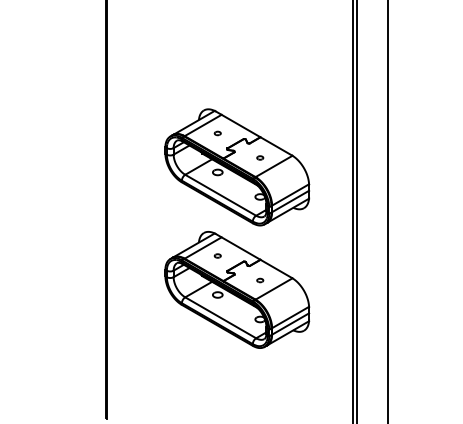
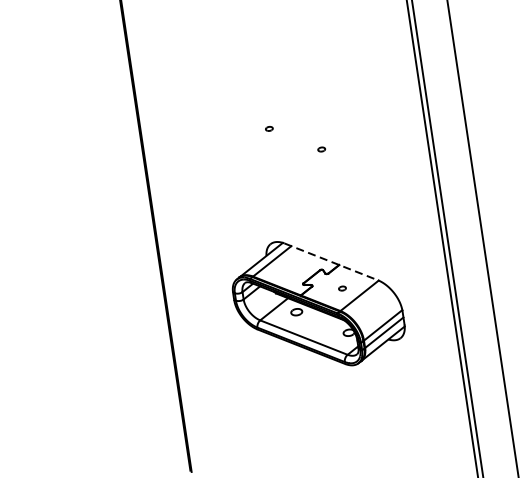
part: (237, 167) -> (297, 164), removed
part: (217, 255) -> (289, 267), removed
line: (253, 256) -> (330, 262), solid -> dashed

